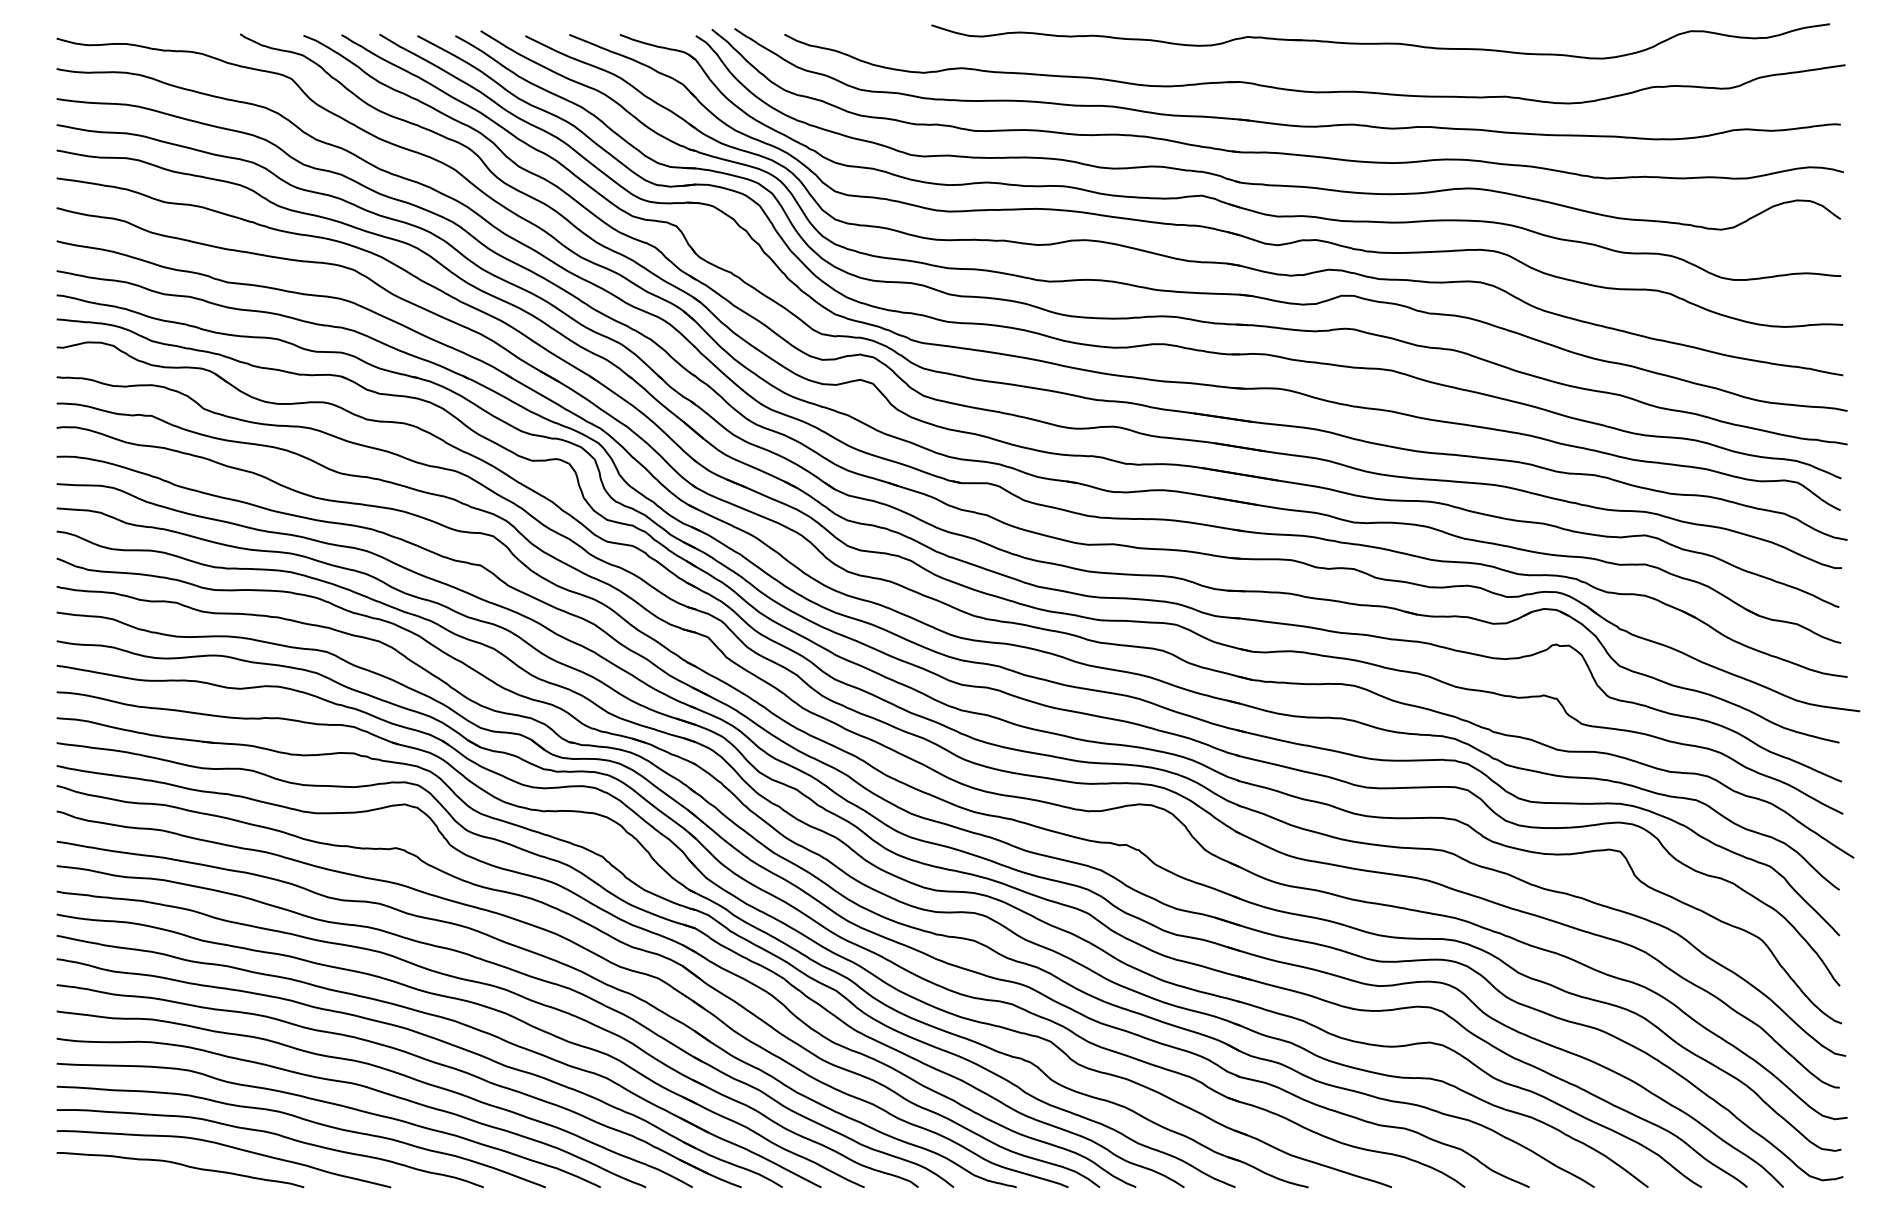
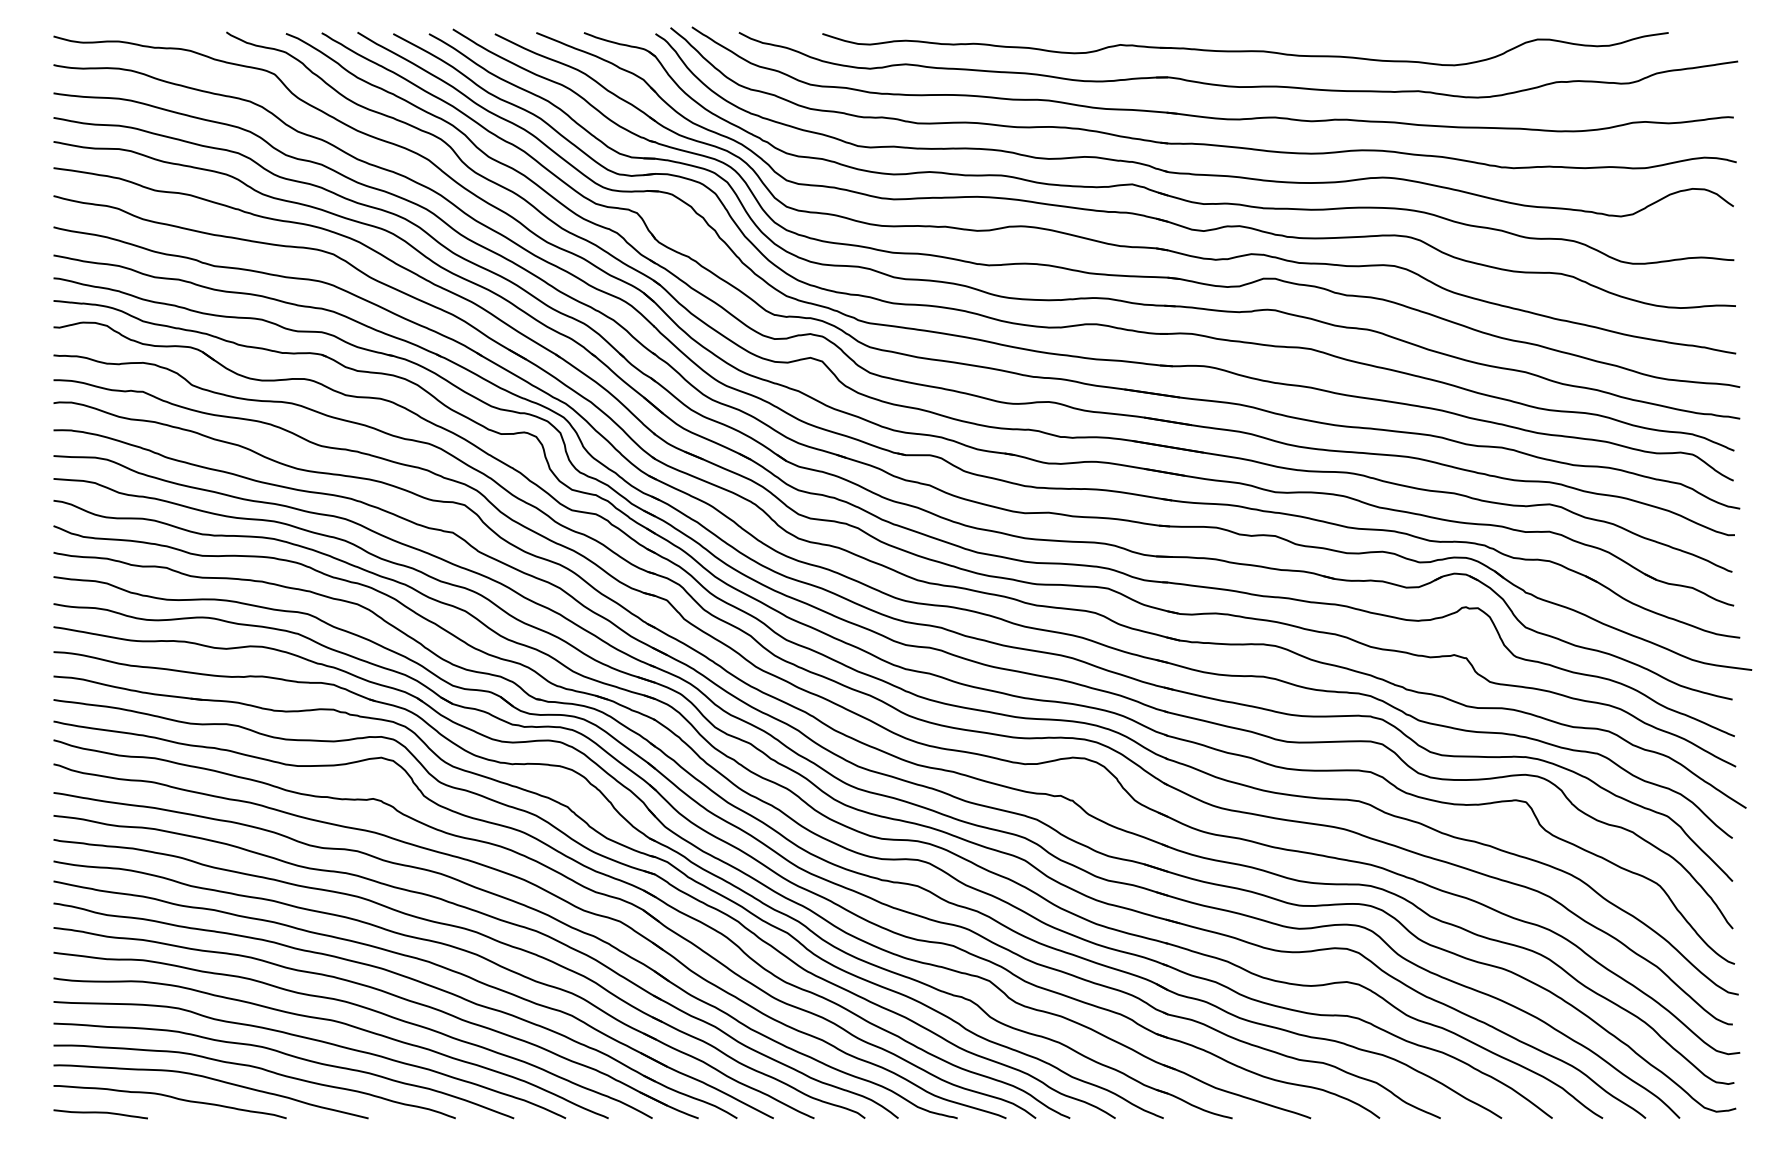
part: (1380, 41) -> (1245, 49), moved
curve: (106, 1182) -> (100, 1113), added

